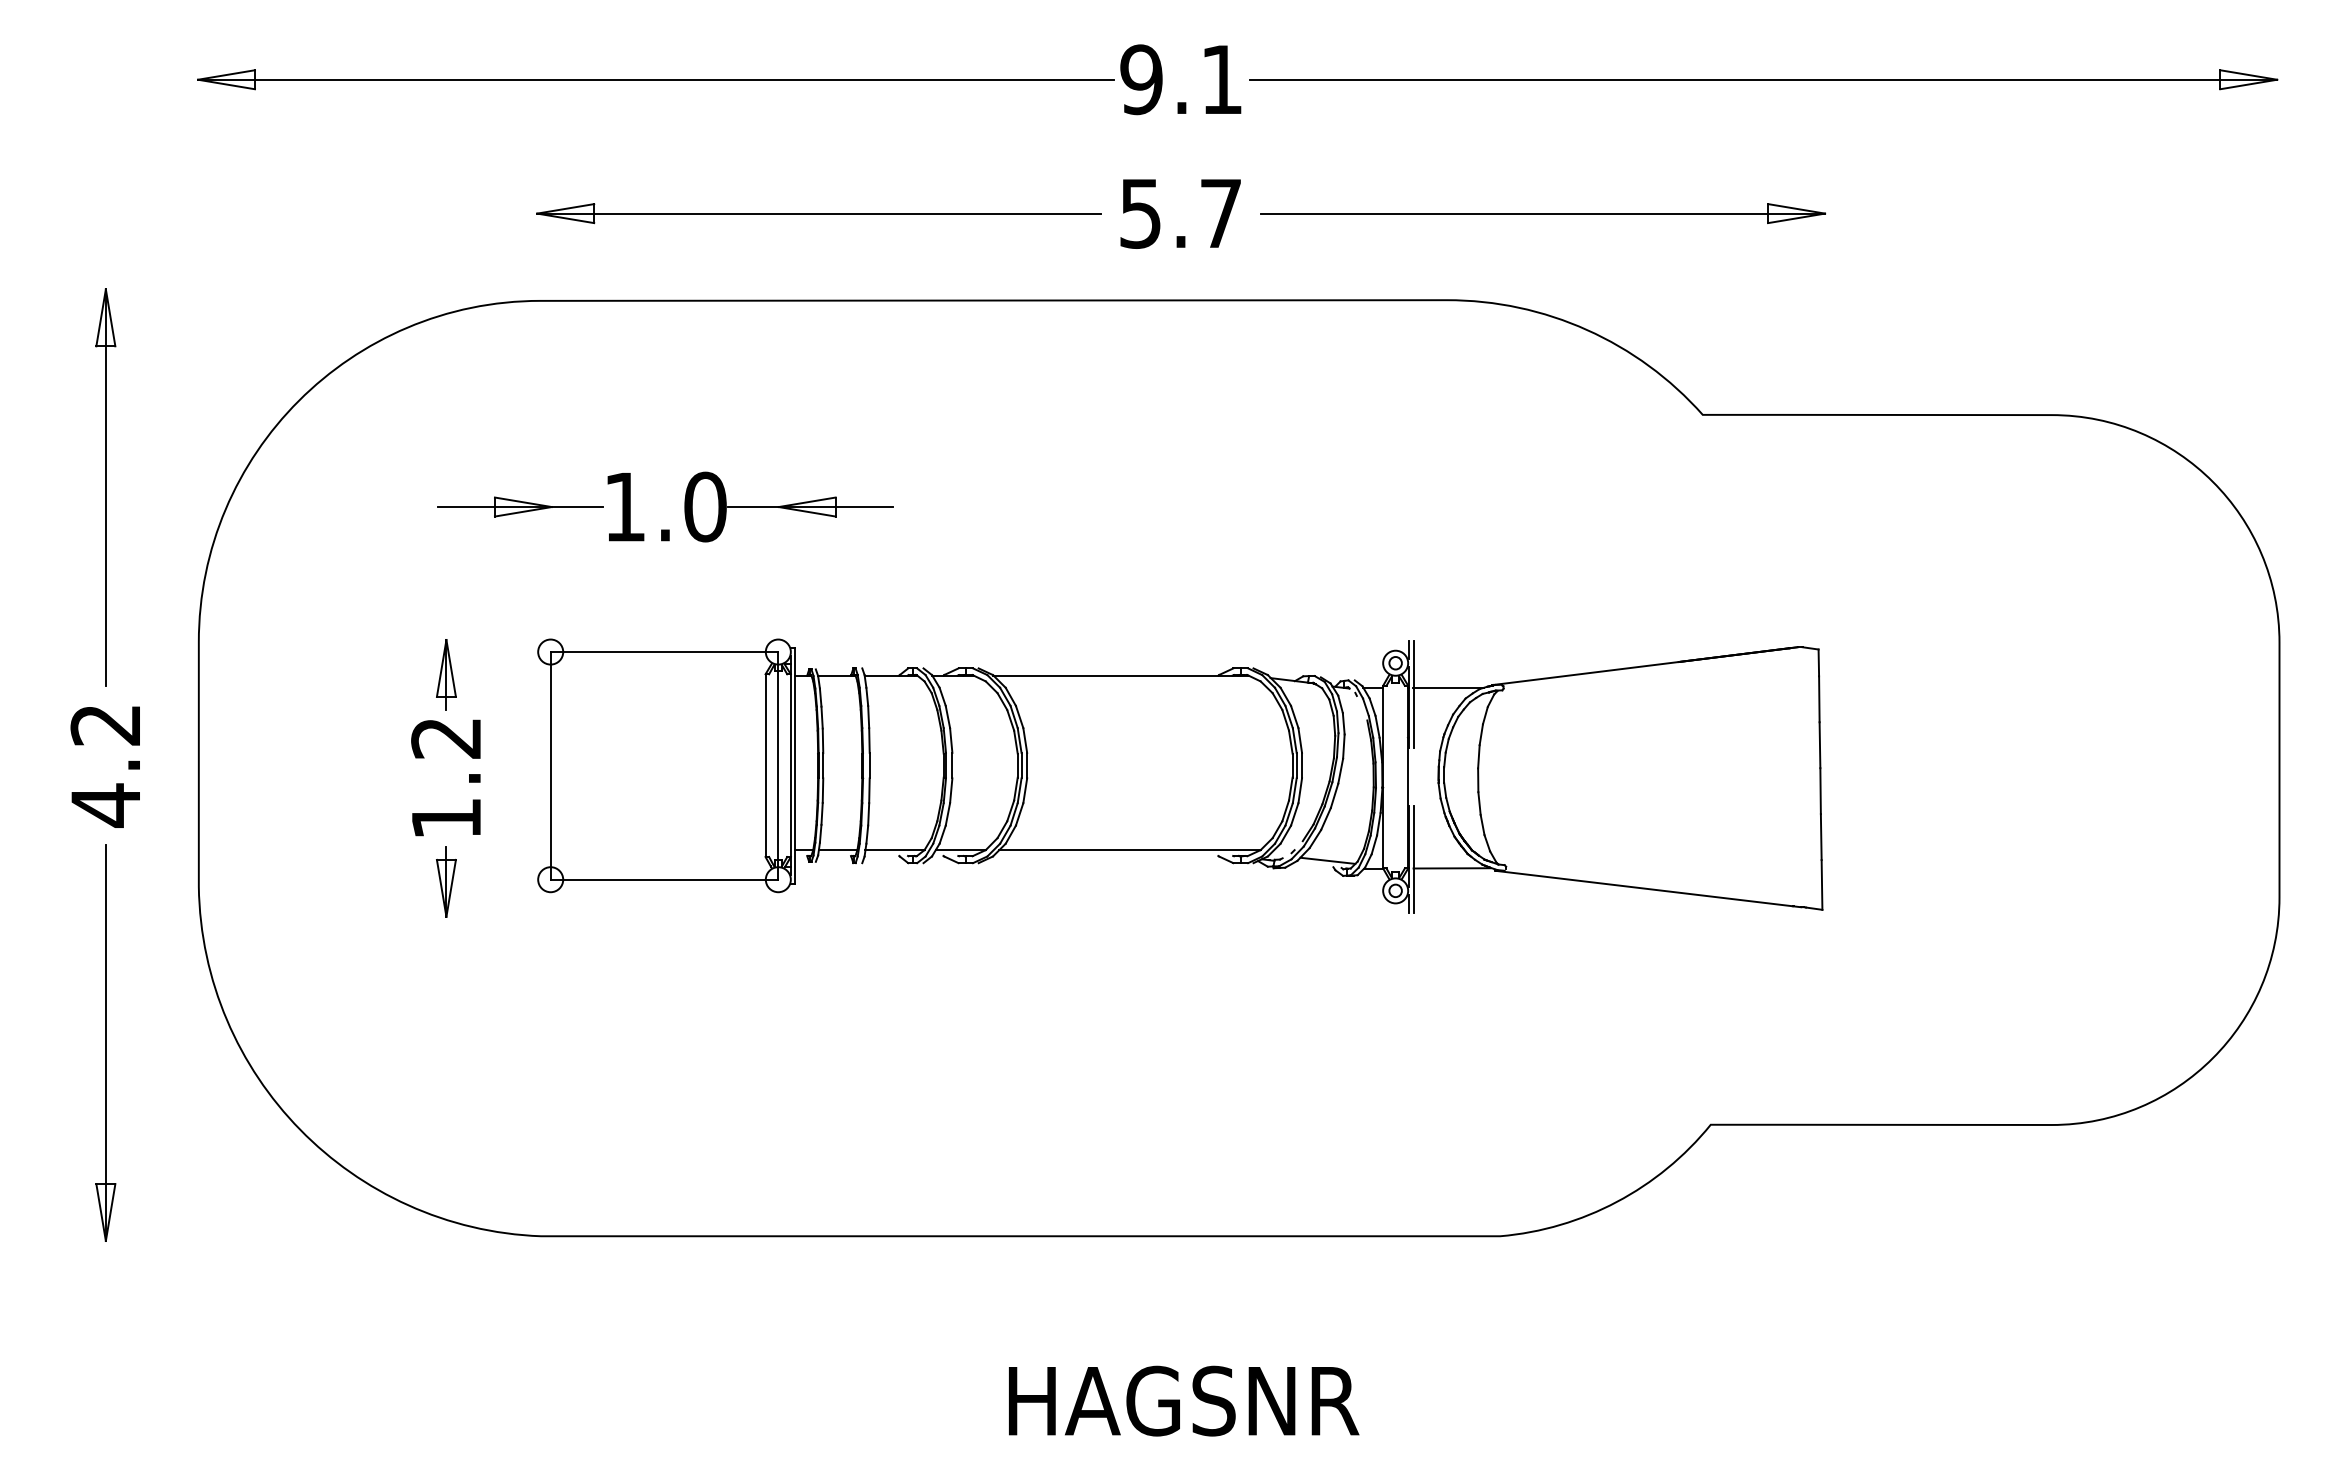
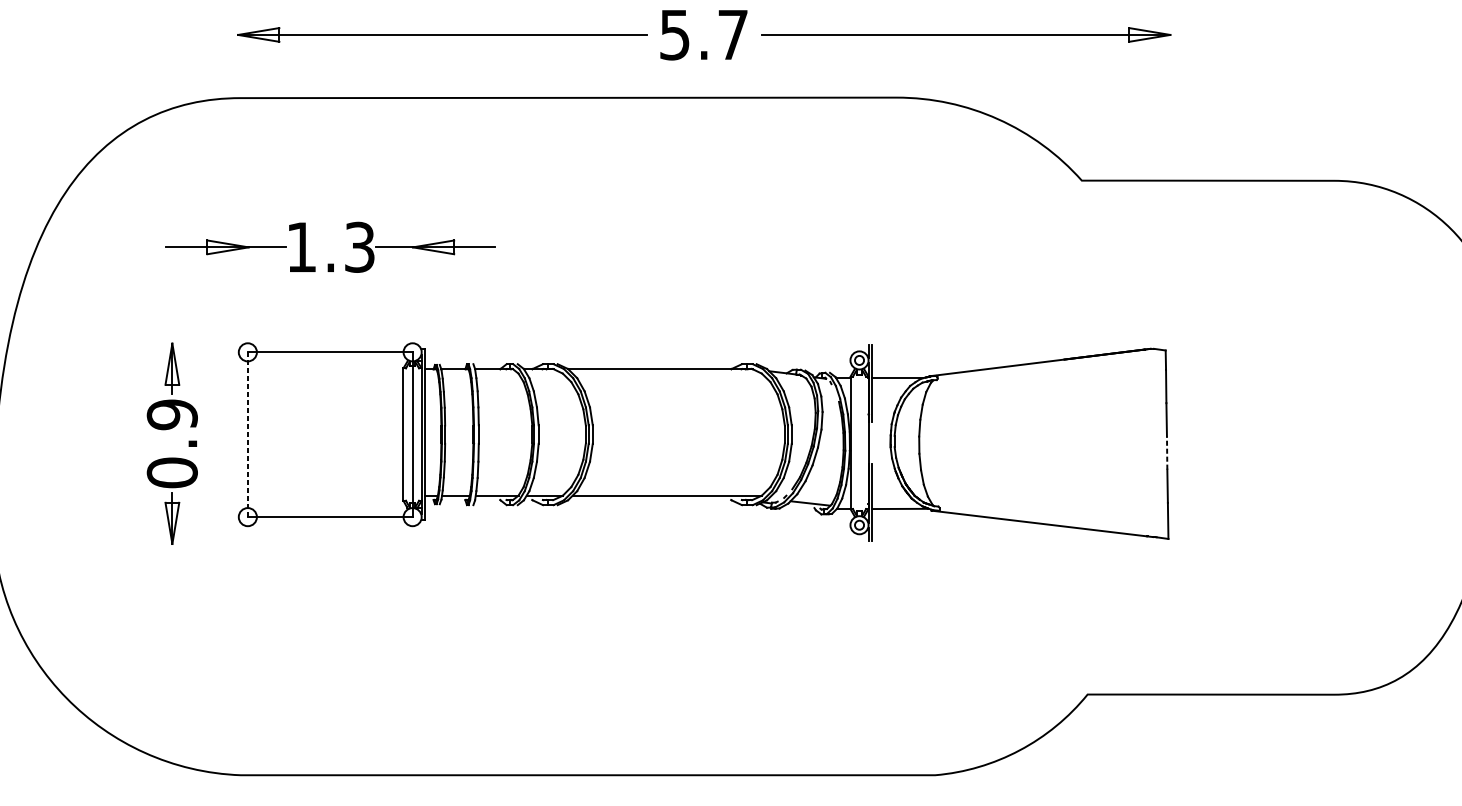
text: (705, 506) -> (359, 246), 1.0 -> 1.3
line: (550, 765) -> (247, 434), solid -> dashed
text: (446, 778) -> (172, 443), 1.2 -> 0.9
line: (1820, 791) -> (1167, 453), solid -> dashed

